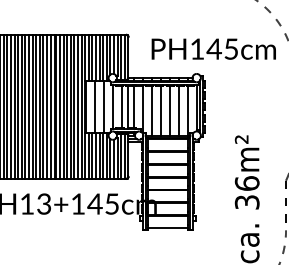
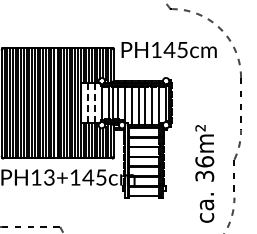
text: (212, 49) -> (168, 50), moved
line: (95, 107) -> (88, 103), solid -> dashed
line: (104, 107) -> (95, 103), solid -> dashed

